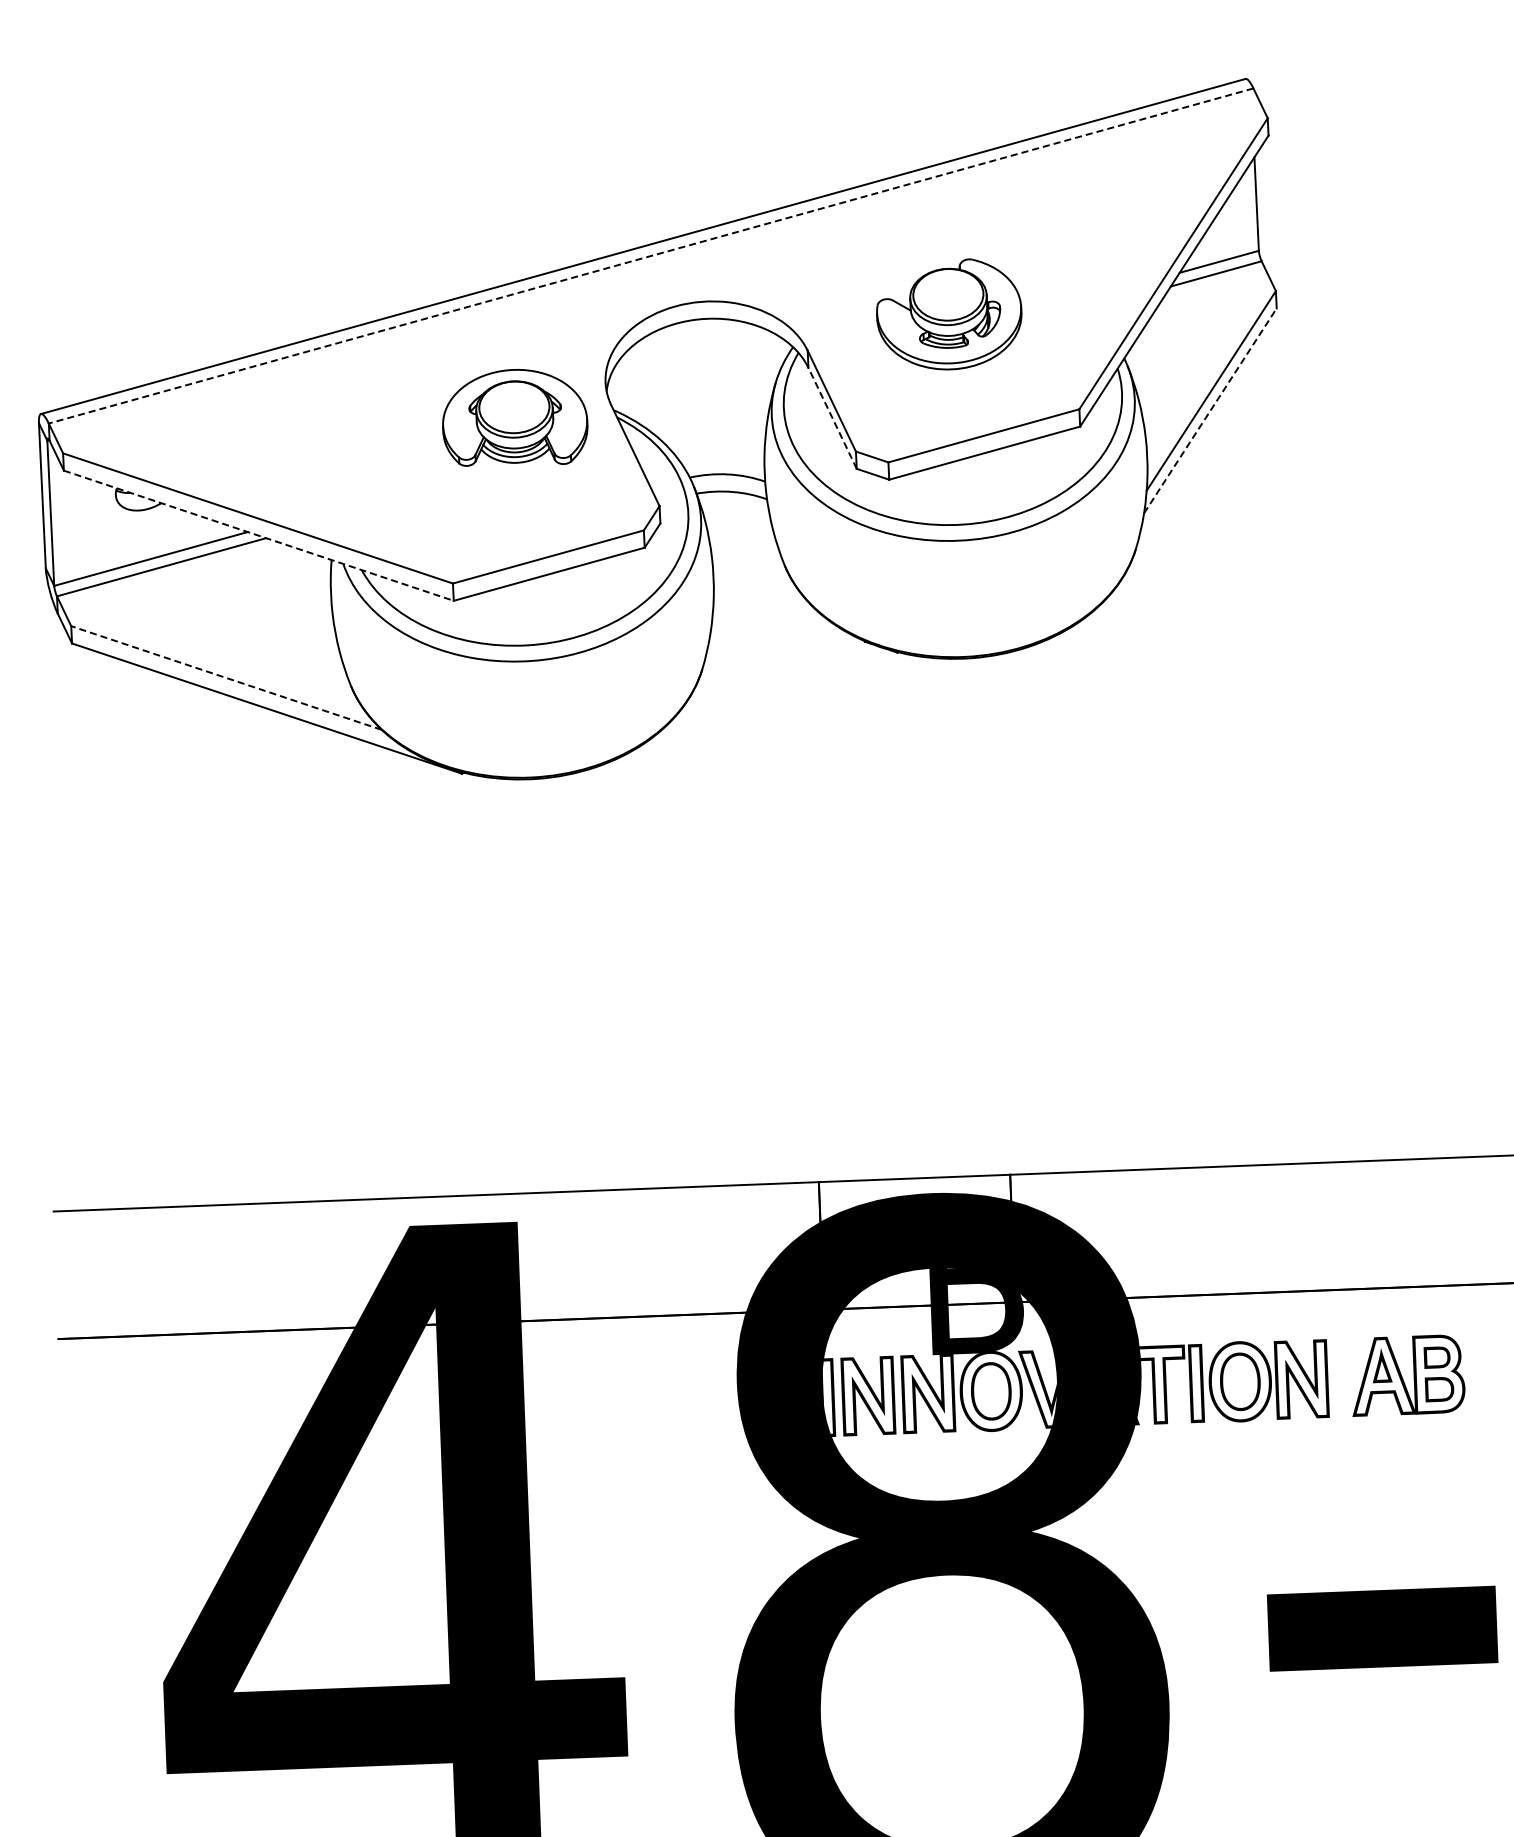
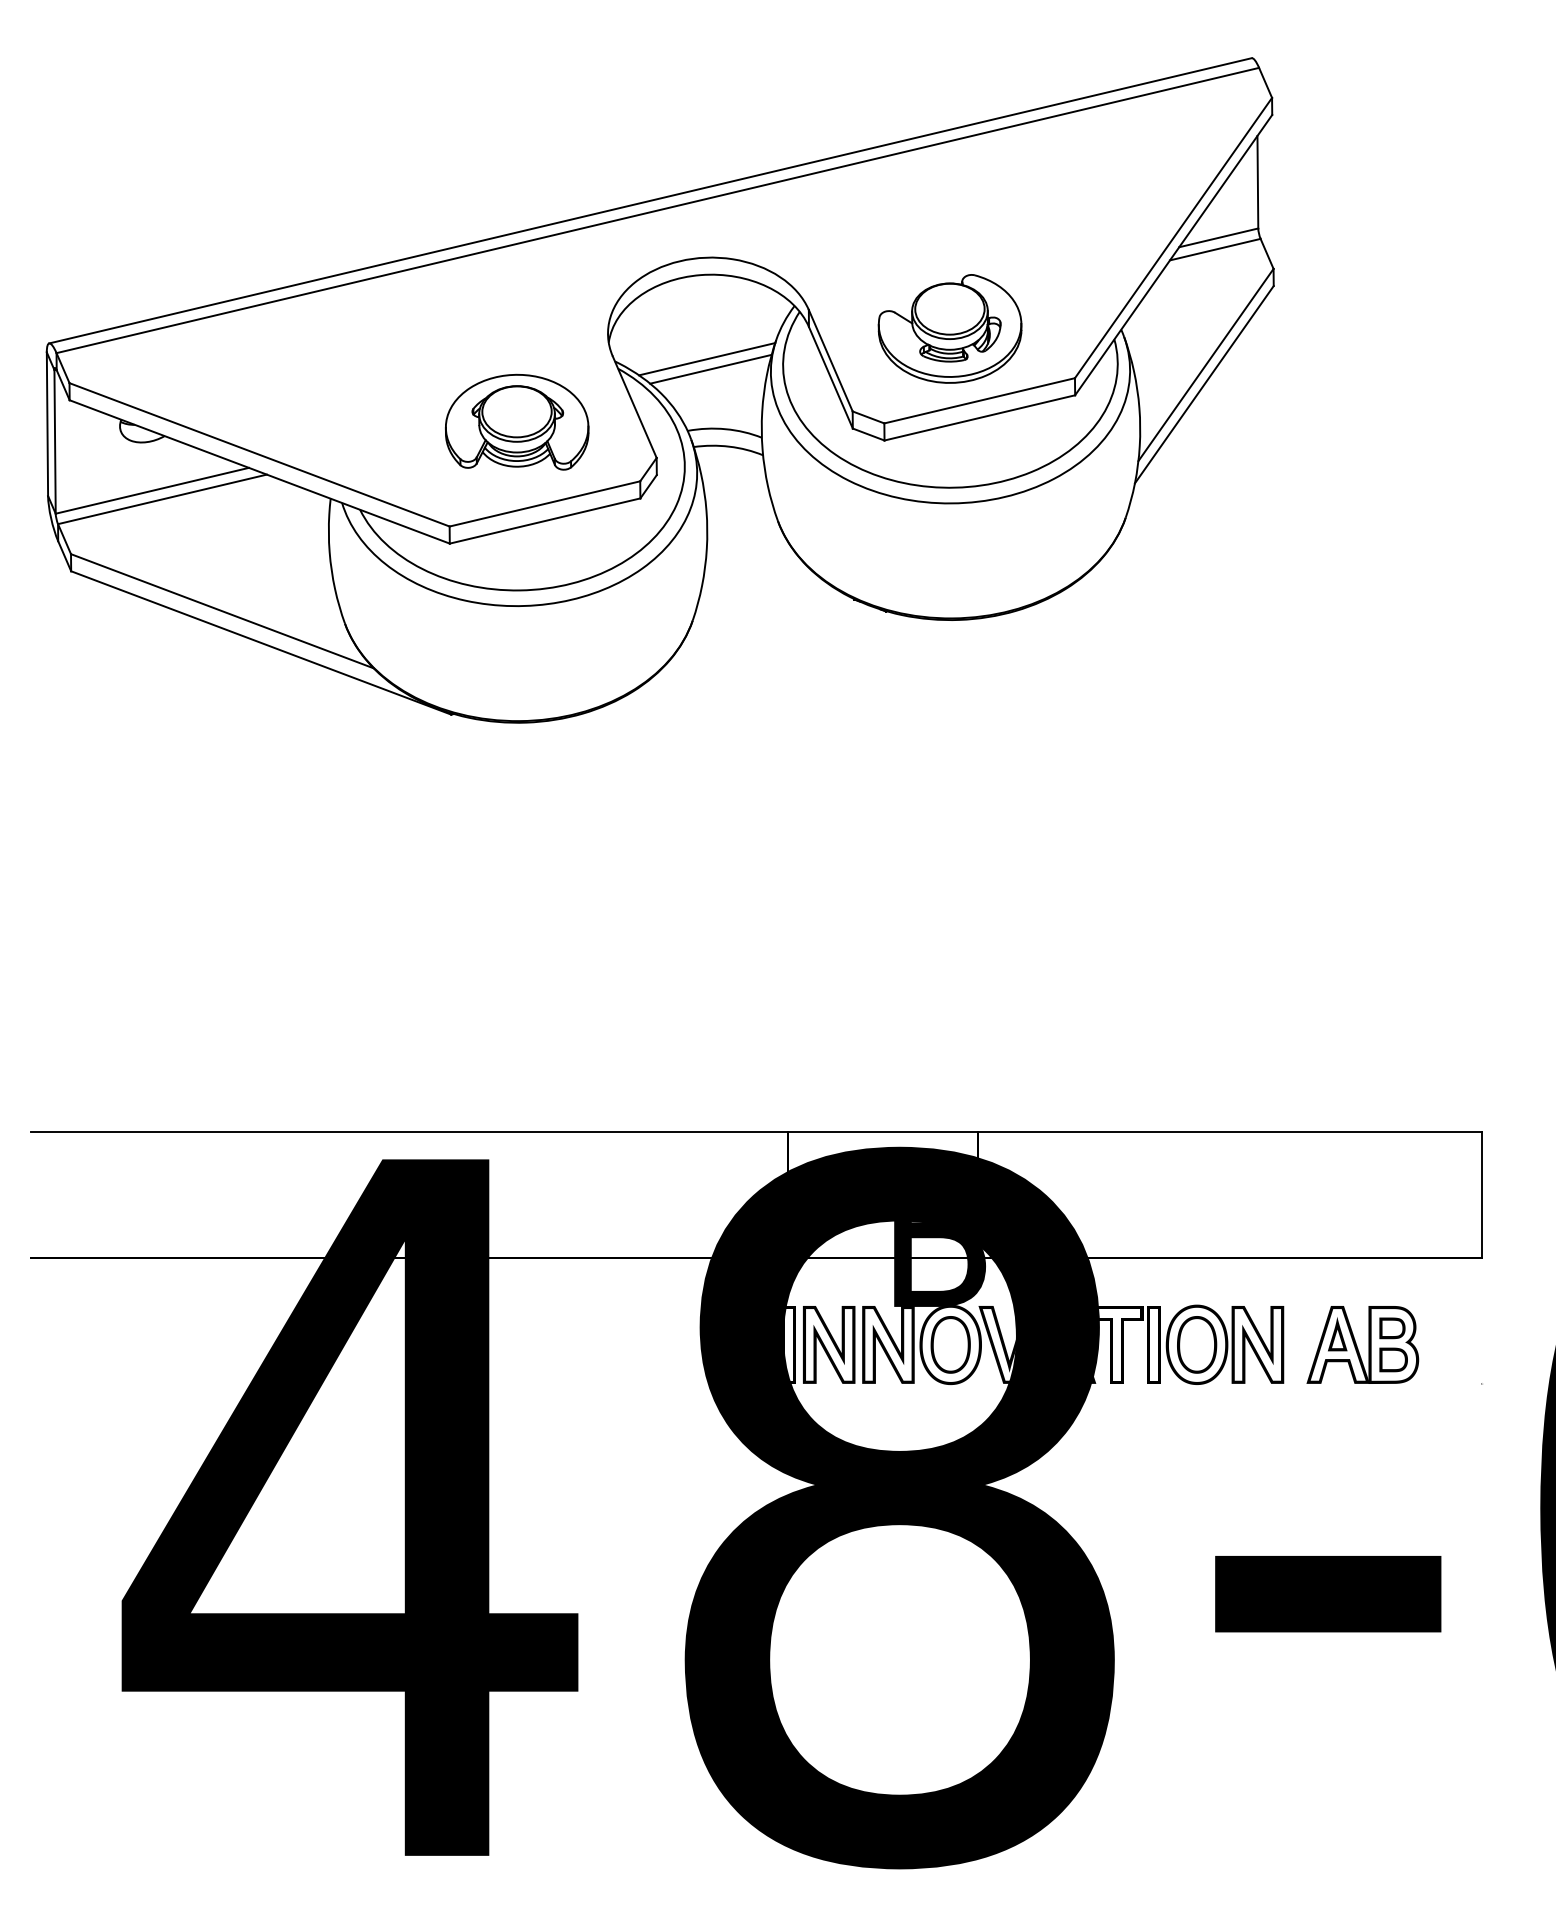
line: (650, 255) -> (657, 210), dashed -> solid
part: (948, 314) -> (949, 328), moved
line: (707, 404) -> (707, 359), added
line: (1210, 410) -> (1204, 384), dashed -> solid
line: (710, 413) -> (710, 368), added
part: (515, 417) -> (517, 421), moved
line: (832, 418) -> (830, 377), dashed -> solid
line: (259, 536) -> (260, 472), dashed -> solid
line: (226, 678) -> (222, 611), dashed -> solid

